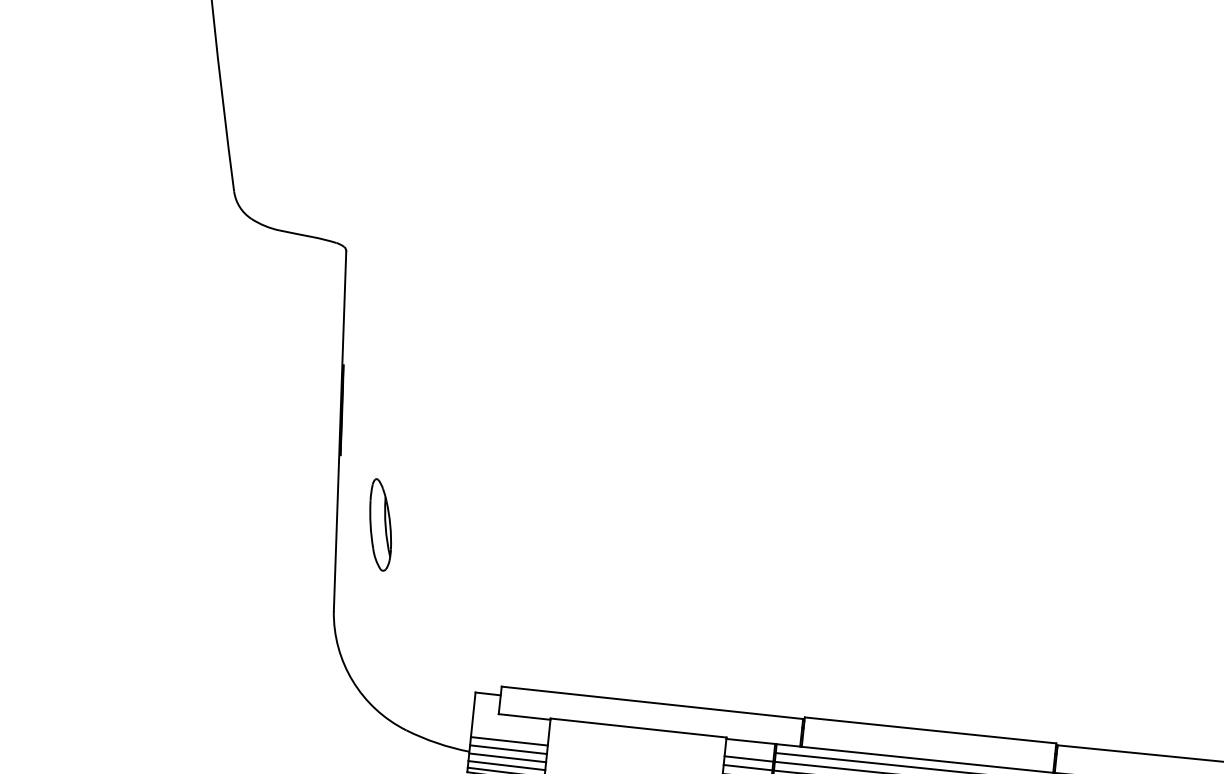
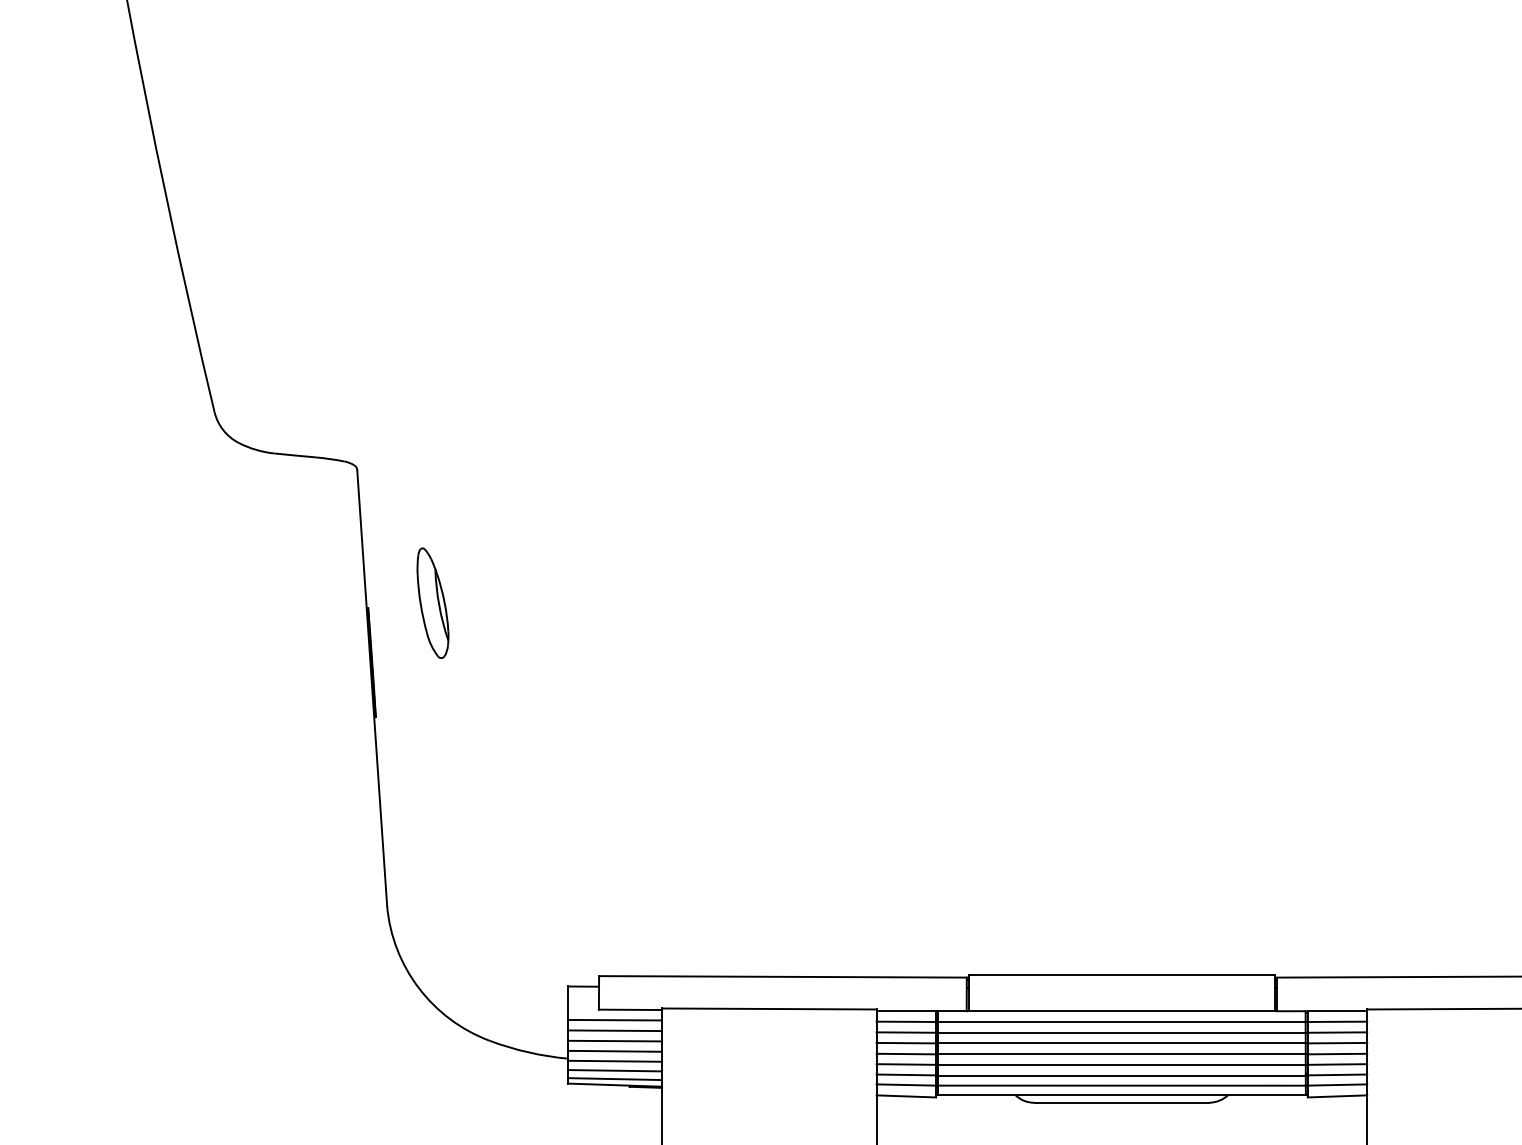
part: (380, 524) -> (432, 602), moved
line: (511, 723) -> (615, 1019), added
line: (510, 732) -> (615, 1030), added
line: (749, 749) -> (906, 1021), added

